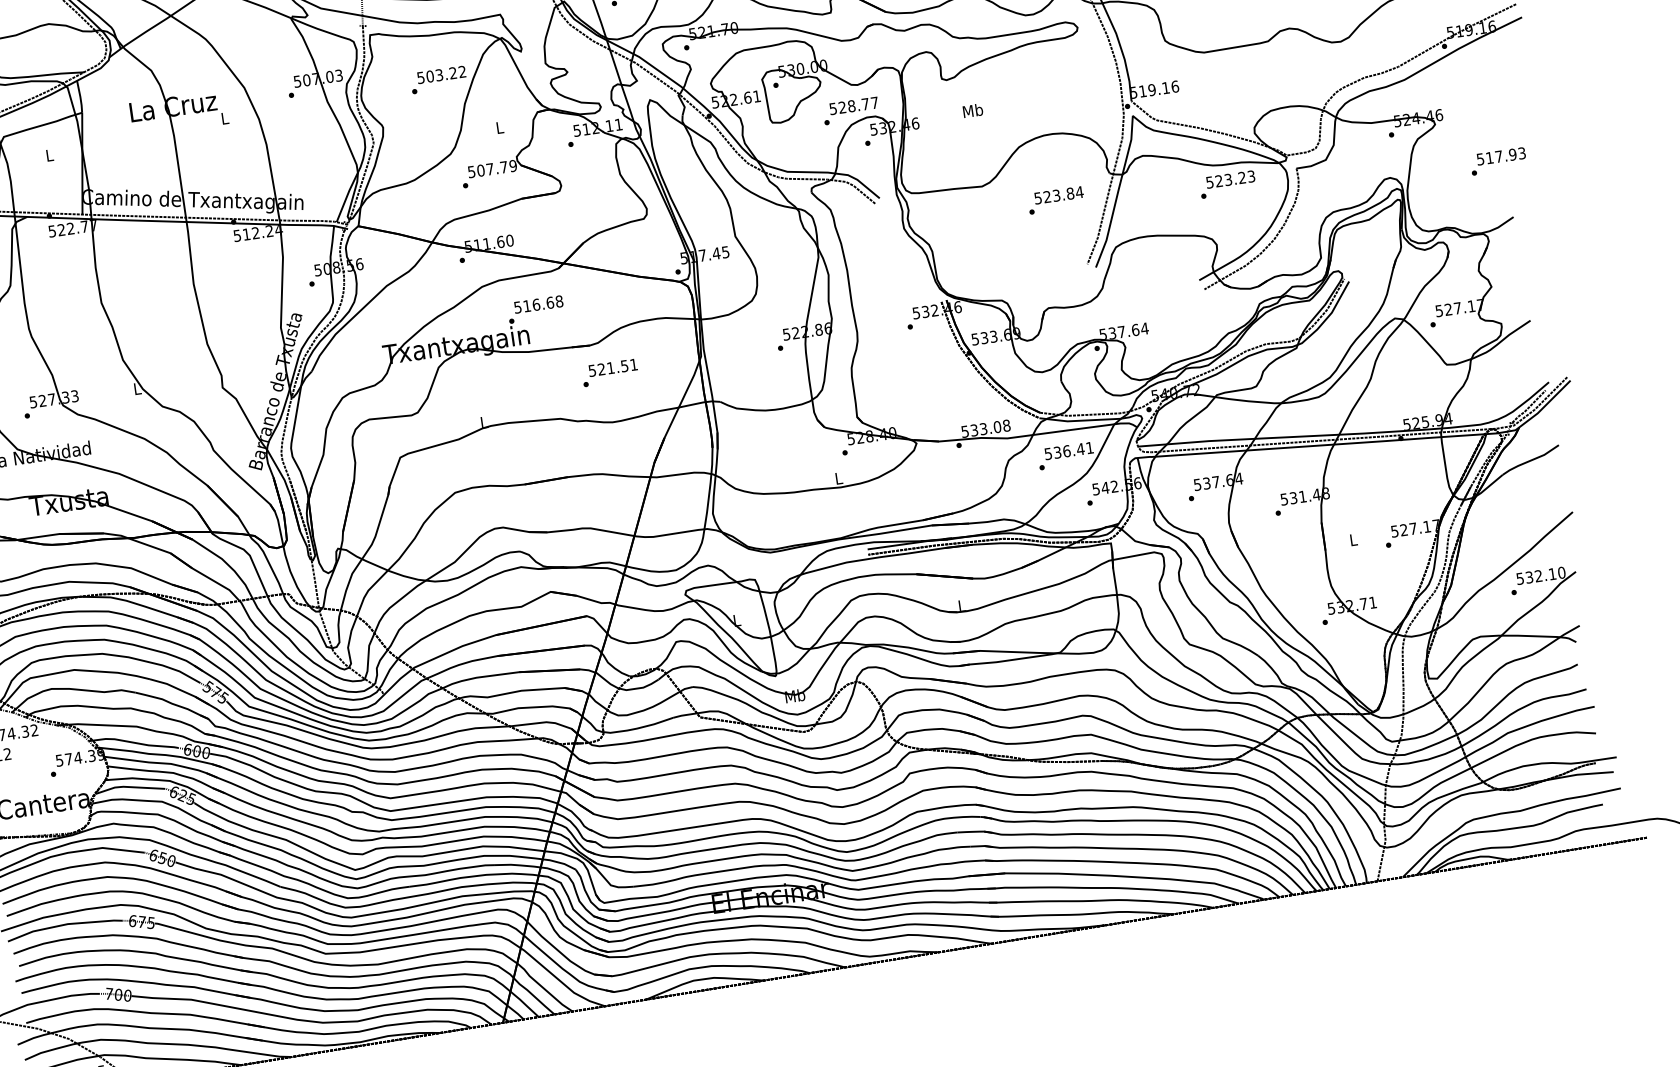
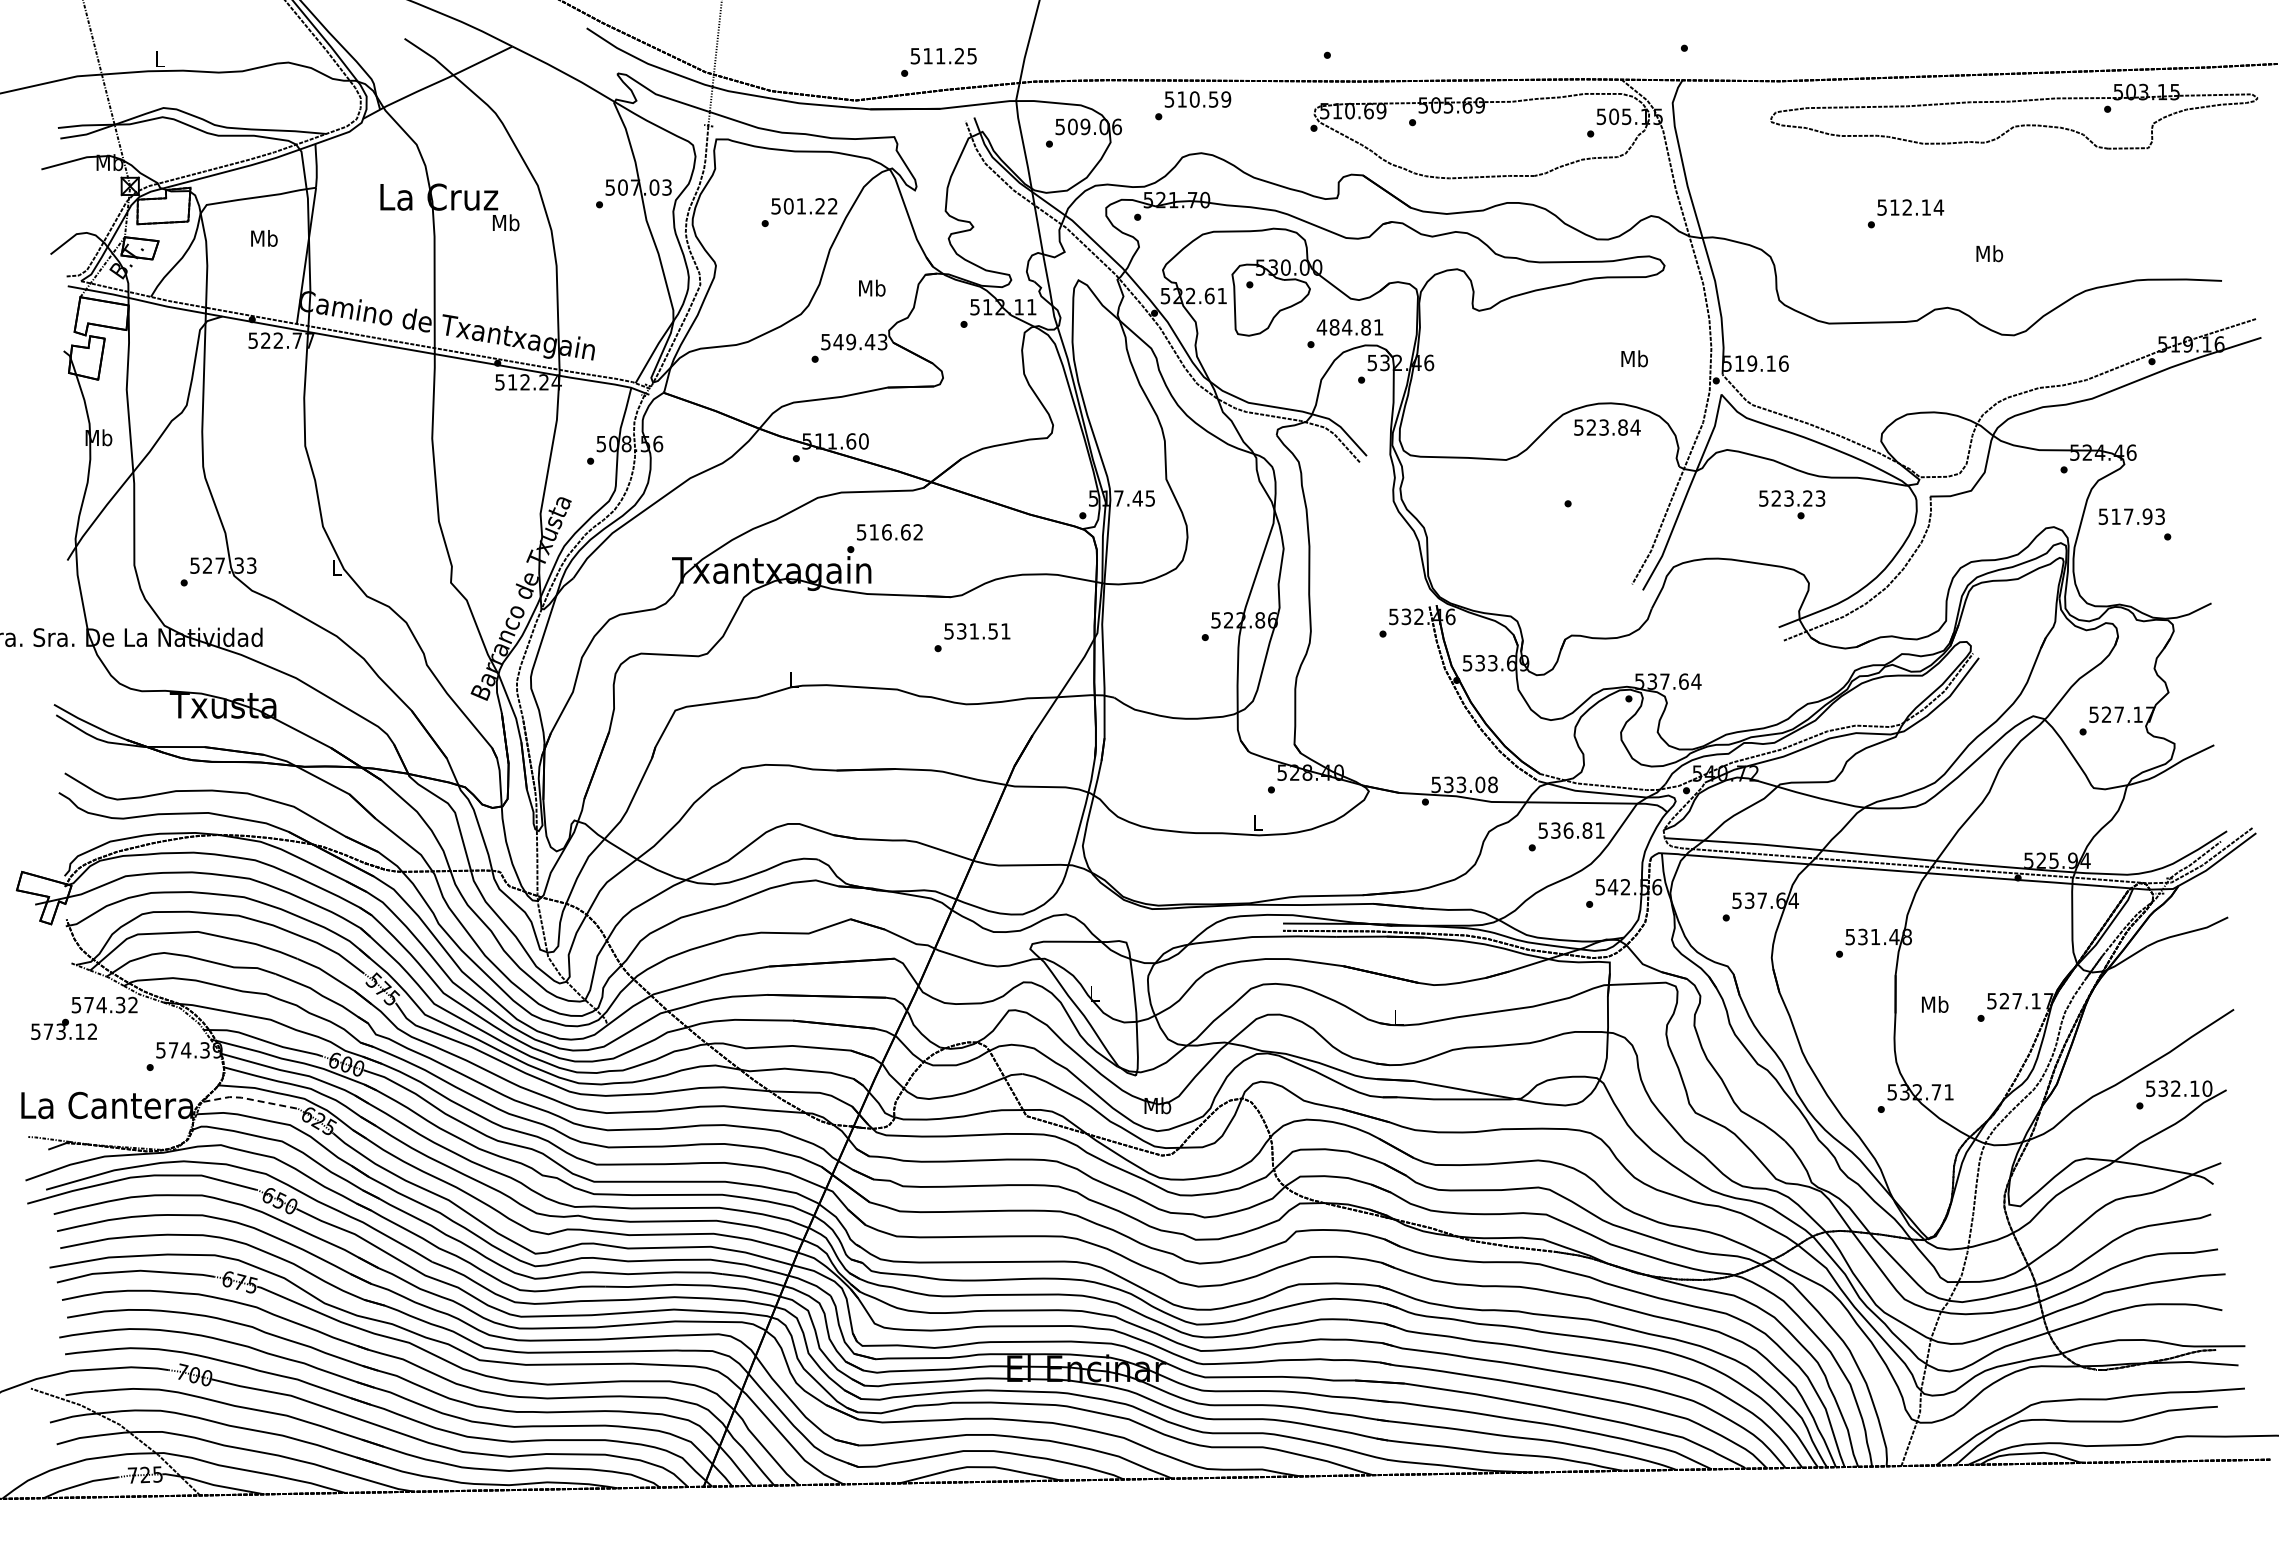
text: (439, 75) -> (801, 206), 503.22 -> 501.22
text: (853, 106) -> (1349, 327), 528.77 -> 484.81
text: (972, 110) -> (1634, 358), moved
text: (224, 118) -> (505, 222), L -> Mb
text: (500, 127) -> (872, 287), L -> Mb
text: (49, 155) -> (264, 238), L -> Mb
text: (1501, 156) -> (2131, 516), moved
text: (496, 167) -> (860, 341), 507.79 -> 549.43
text: (1230, 179) -> (1792, 498), moved
text: (1059, 195) -> (1607, 427), moved
text: (559, 301) -> (918, 532), 516.68 -> 516.62
text: (601, 369) -> (961, 631), 521.51 -> 531.51
text: (1080, 449) -> (1587, 830), 536.41 -> 536.81
text: (1353, 539) -> (1935, 1004), L -> Mb
line: (128, 787) -> (248, 1099), solid -> dashed

